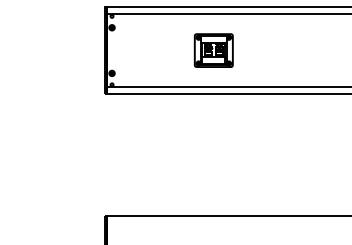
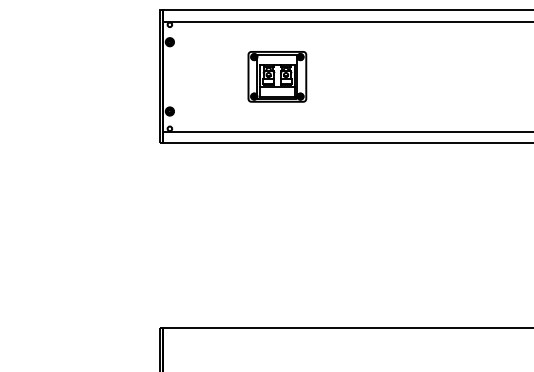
part: (213, 50) -> (276, 76), moved

